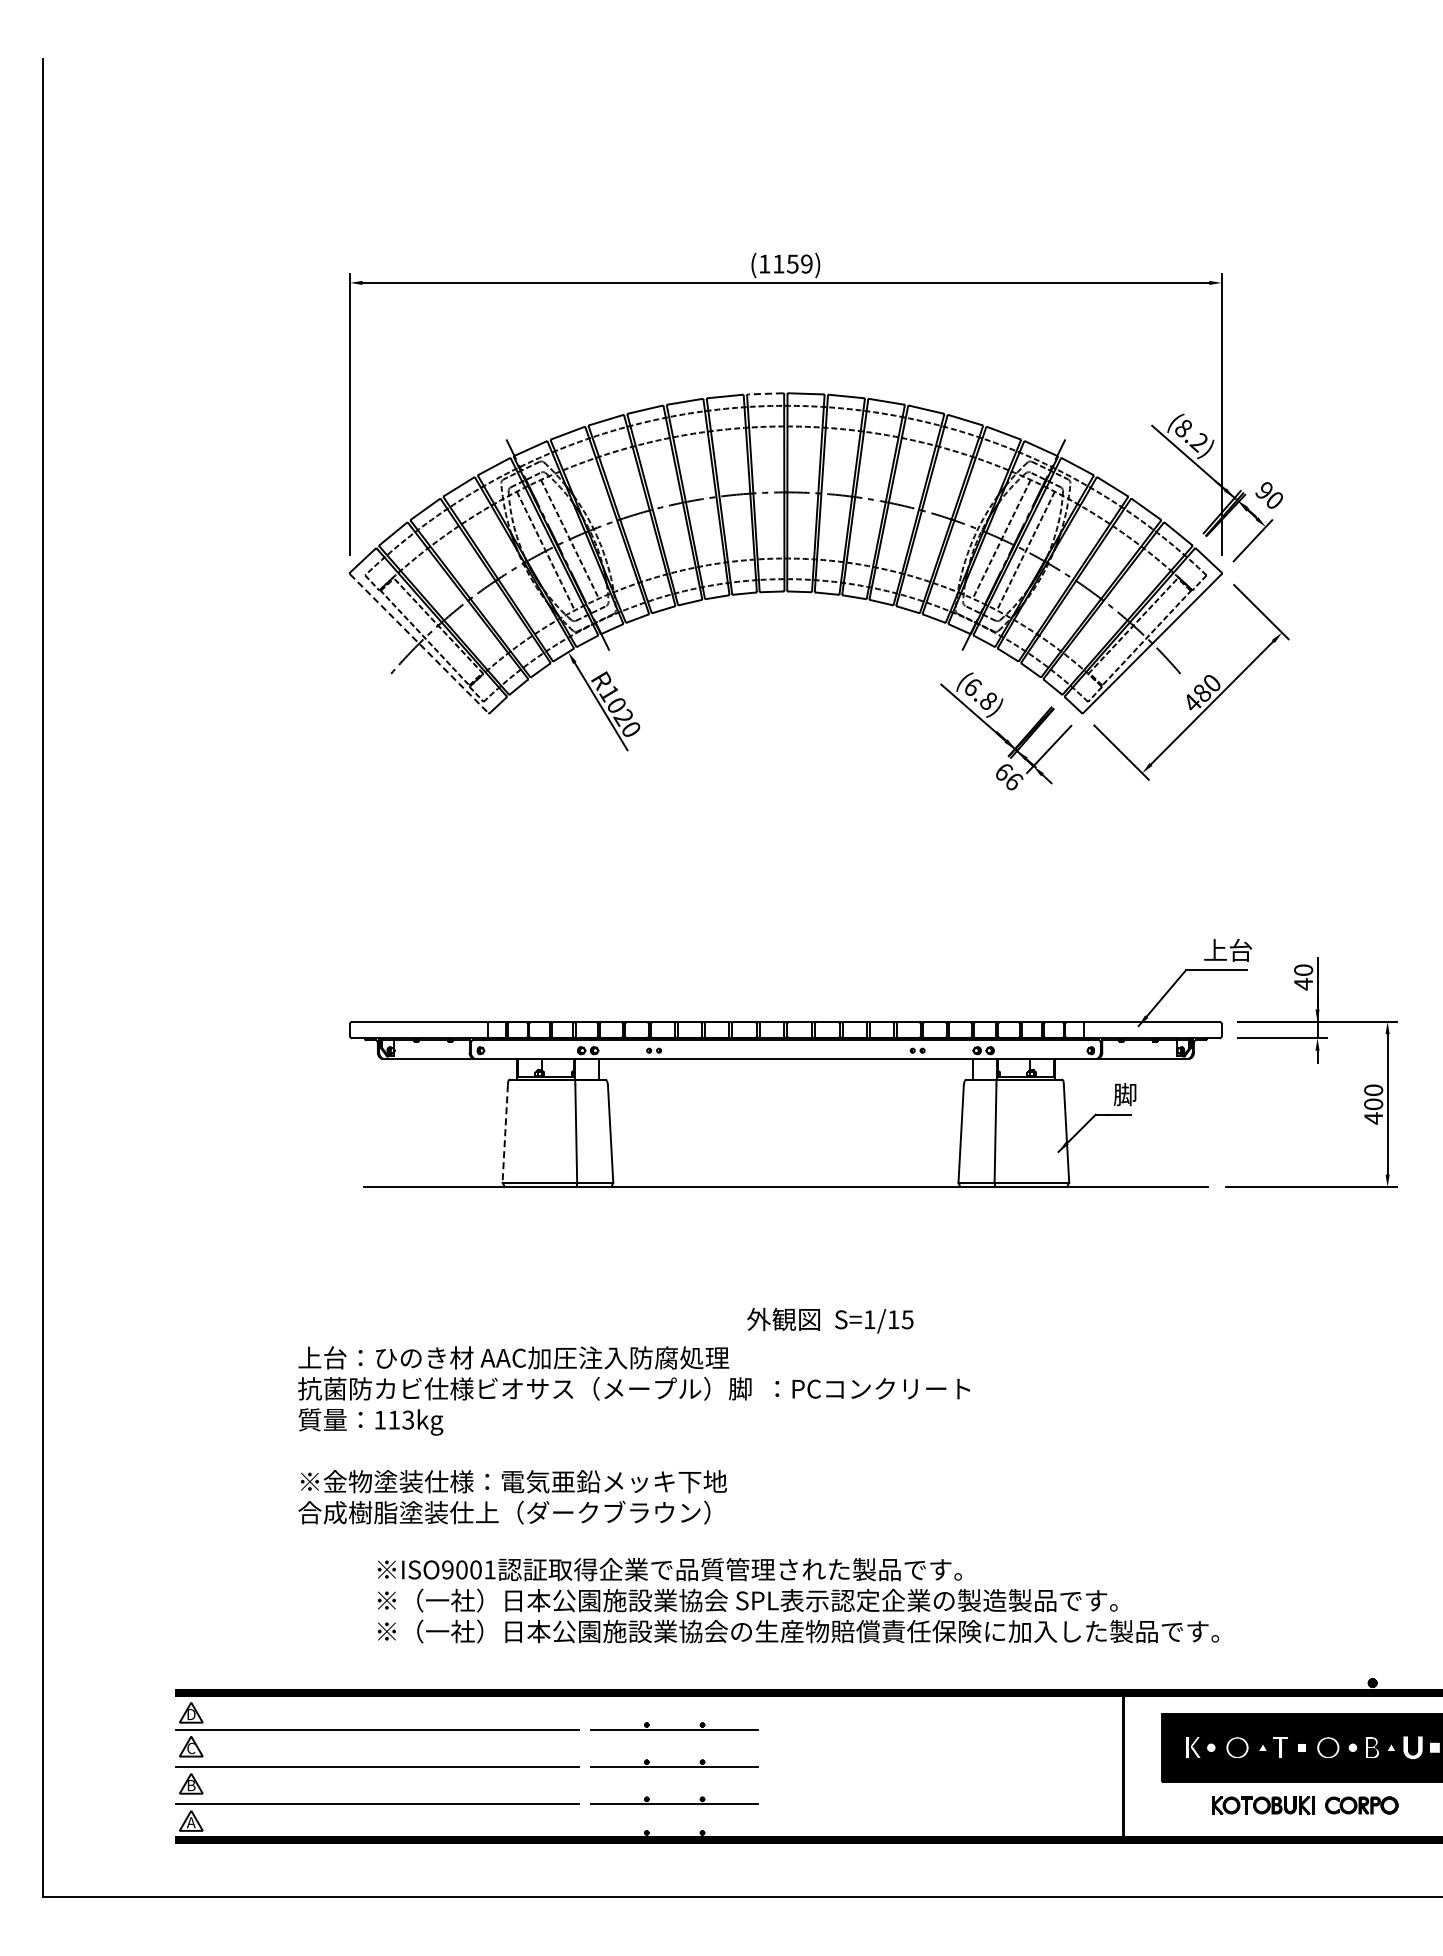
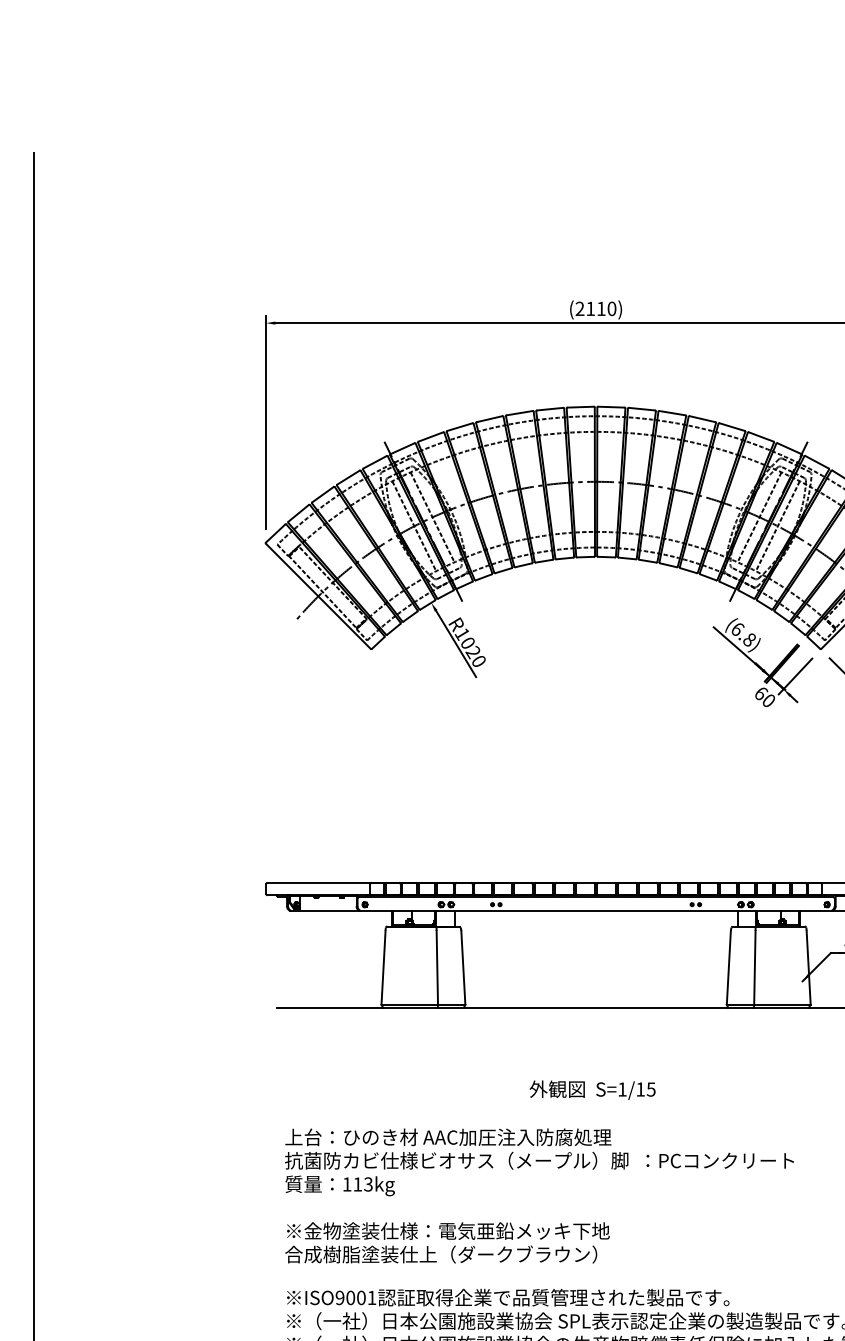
text: (785, 263) -> (595, 308), (1159) -> (2110)
line: (765, 393) -> (580, 406), dashed -> solid
line: (419, 643) -> (318, 596), dashed -> solid
text: (1014, 781) -> (769, 700), 66 -> 60
line: (505, 1134) -> (383, 968), dashed -> solid
text: (830, 1320) -> (592, 1090), moved
text: (634, 1435) -> (539, 1196), moved

